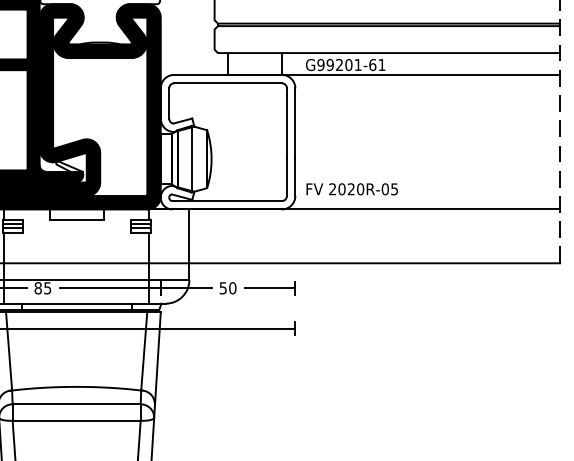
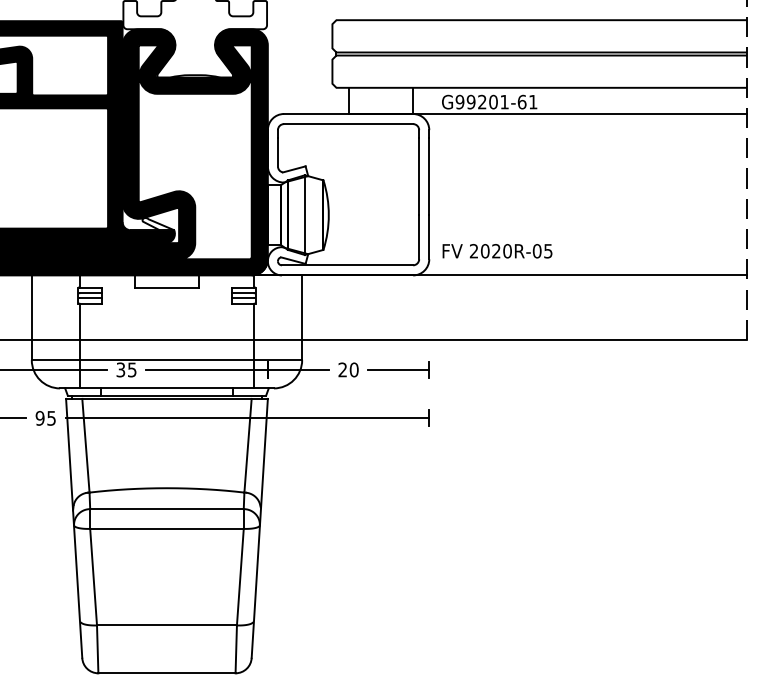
text: (37, 287) -> (120, 369), 85 -> 35
text: (223, 287) -> (342, 369), 50 -> 20

